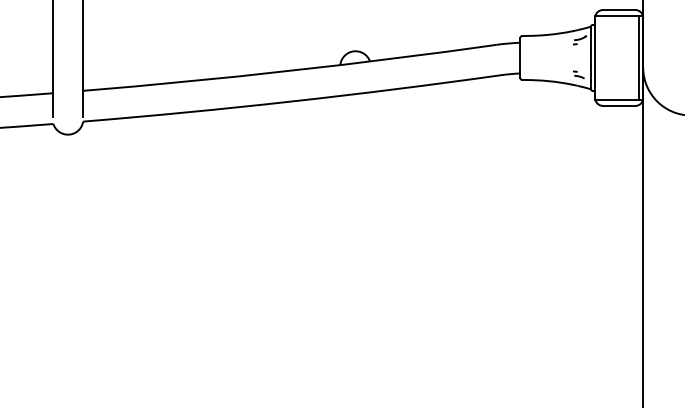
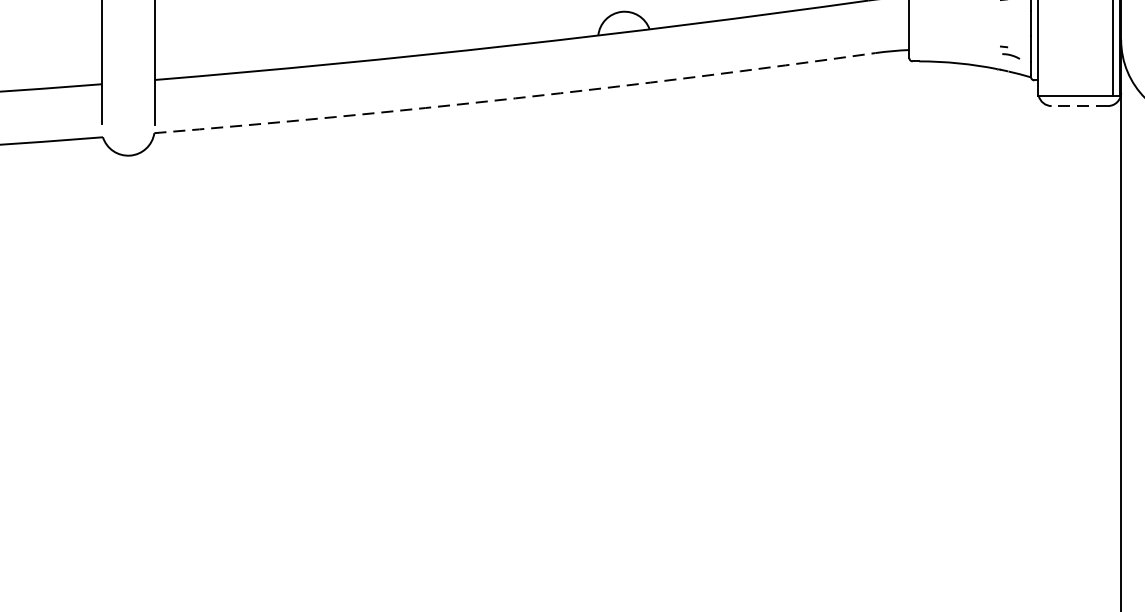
arc: (292, 101) -> (515, 98), solid -> dashed
line: (618, 105) -> (1078, 105), solid -> dashed

